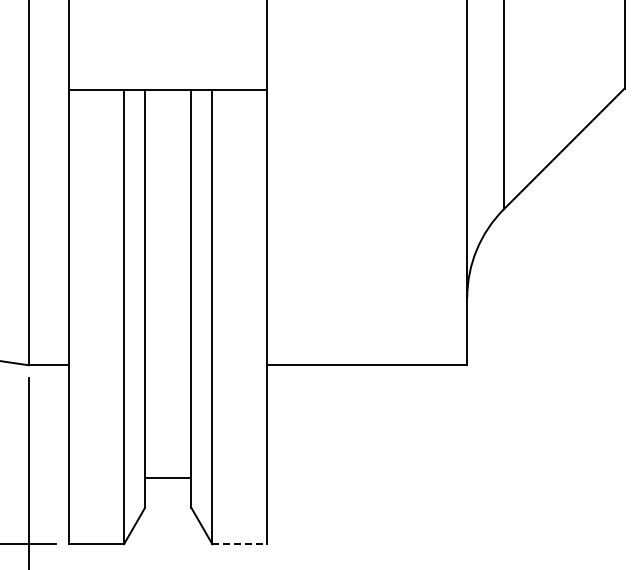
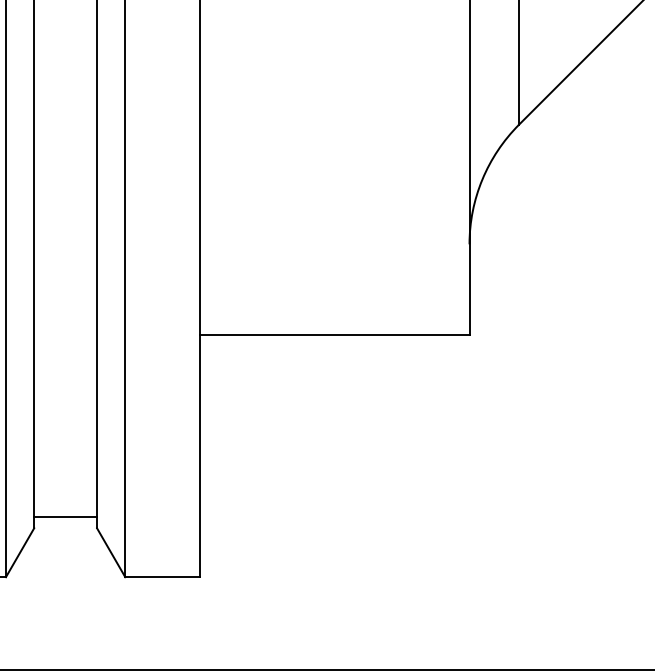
line: (167, 477) -> (64, 516), moved
line: (239, 544) -> (161, 577), dashed -> solid

